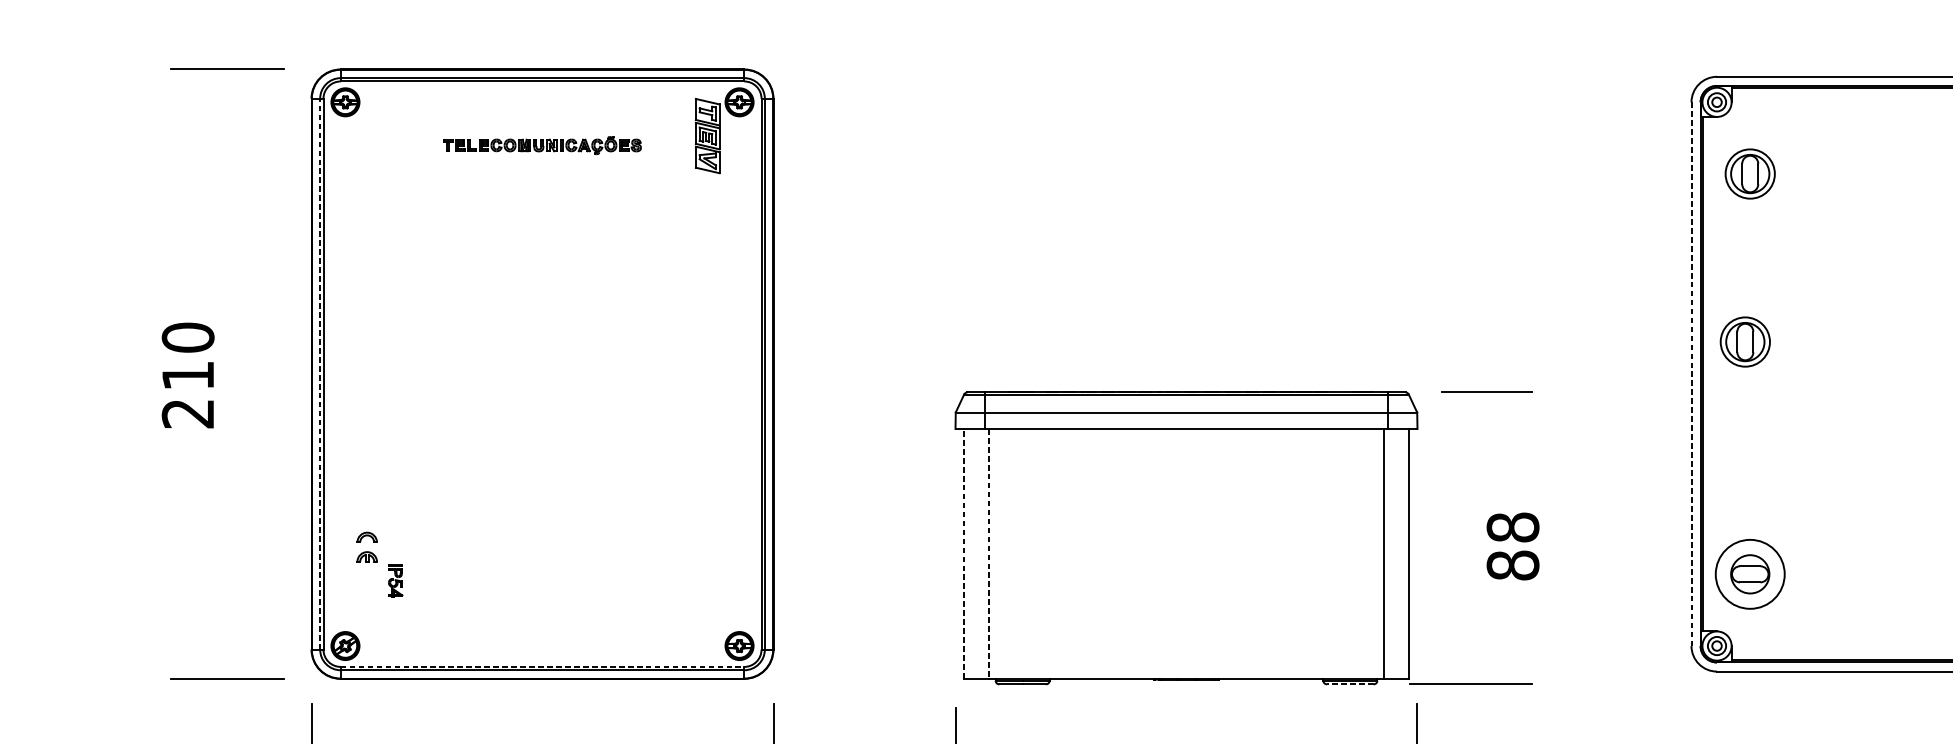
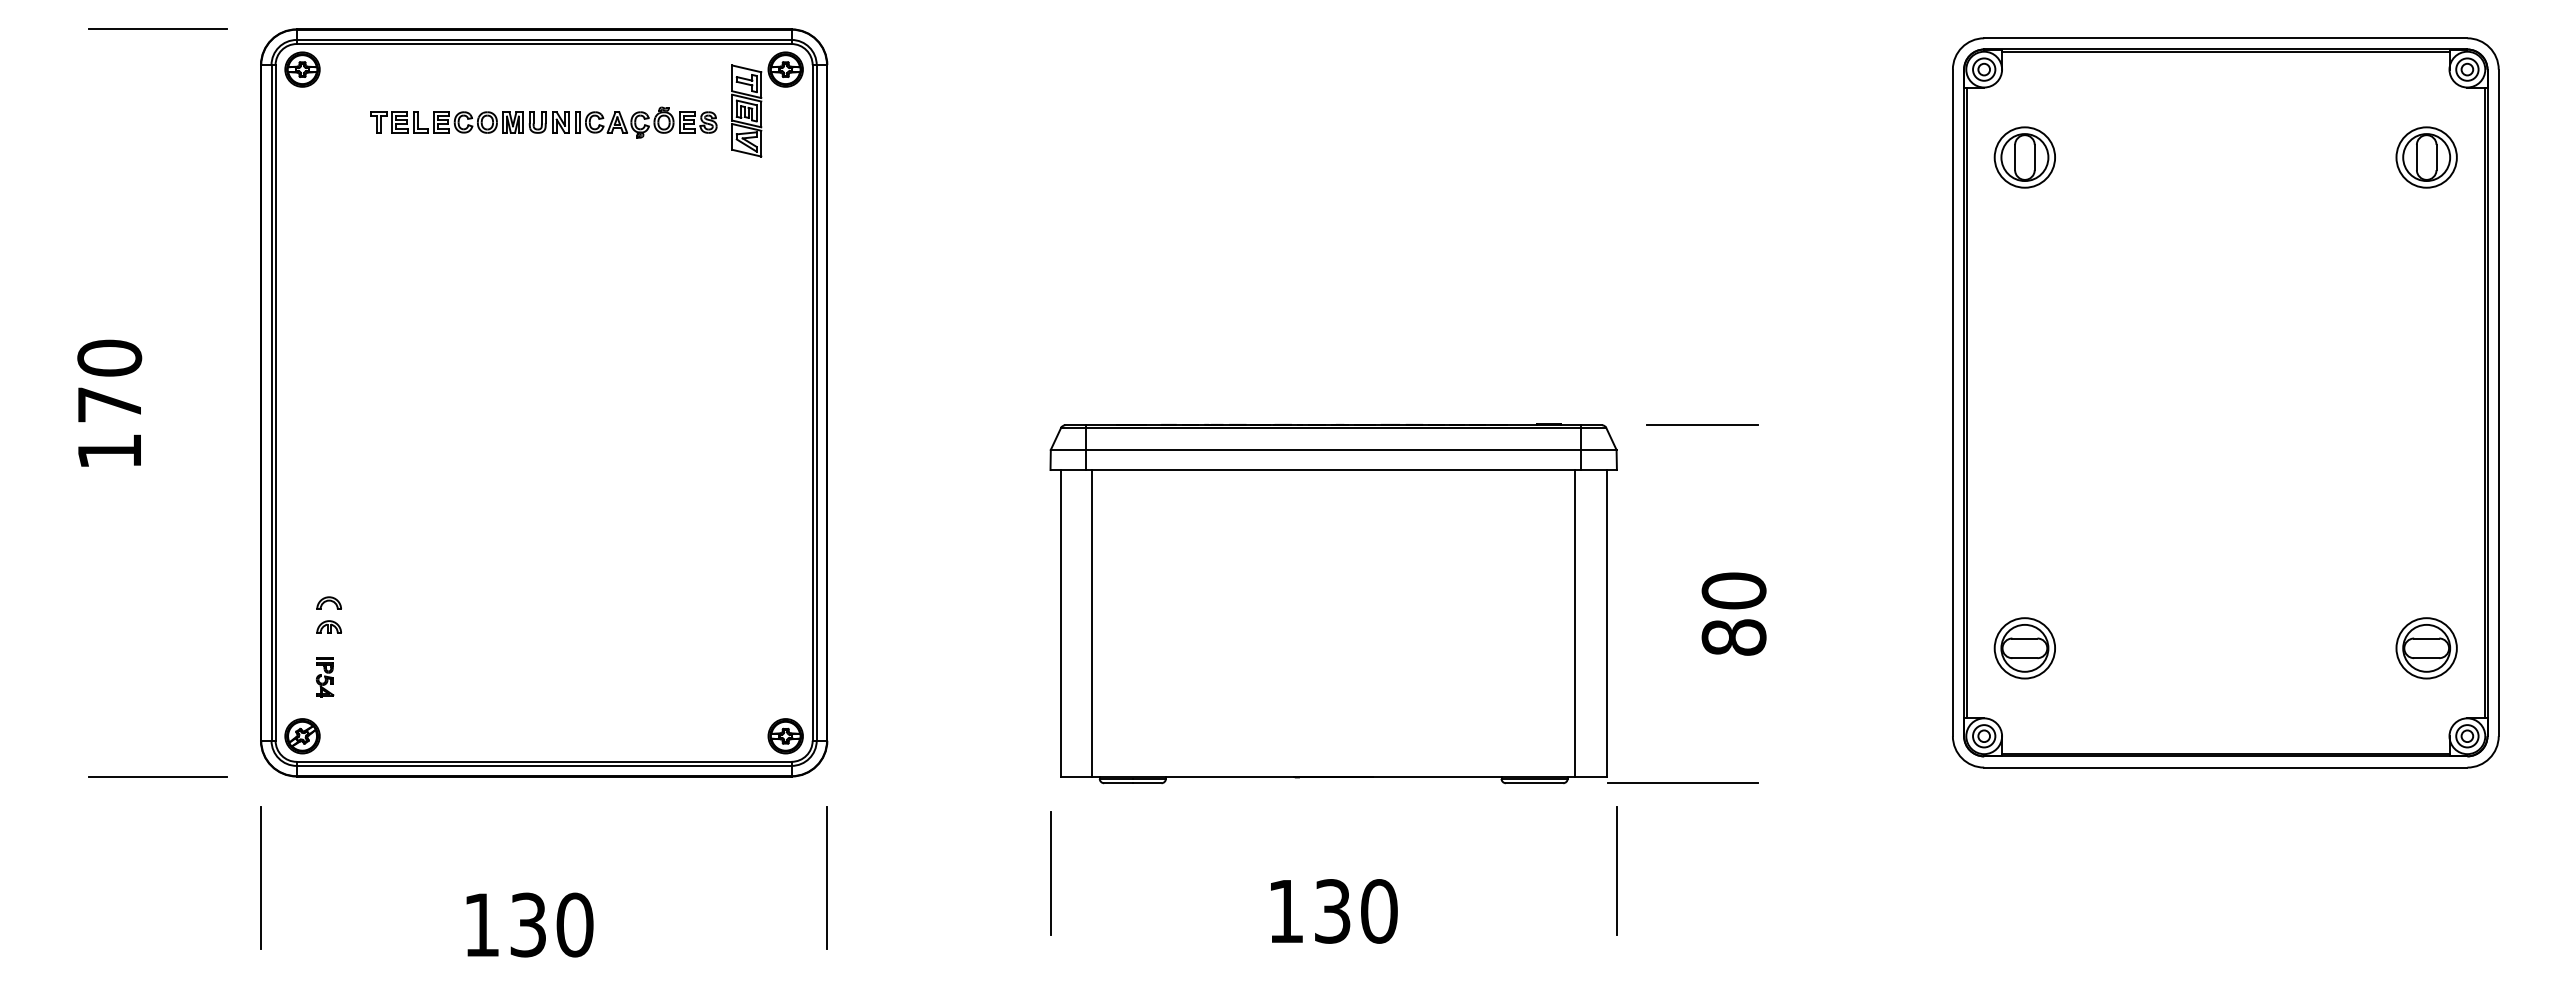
part: (541, 145) -> (543, 122), size x1.43
part: (1745, 342) -> (2018, 363), removed
line: (320, 373) -> (271, 402), dashed -> solid
line: (1691, 374) -> (1952, 403), dashed -> solid
text: (187, 395) -> (108, 428), 210 -> 170
text: (1513, 527) -> (1734, 590), 88 -> 80
line: (963, 553) -> (1060, 622), dashed -> solid
line: (989, 554) -> (1092, 623), dashed -> solid
circle: (1749, 574) -> (2024, 648), size x0.71
part: (395, 580) -> (324, 677), moved
line: (542, 666) -> (544, 761), dashed -> solid
line: (1350, 684) -> (1534, 783), dashed -> solid

